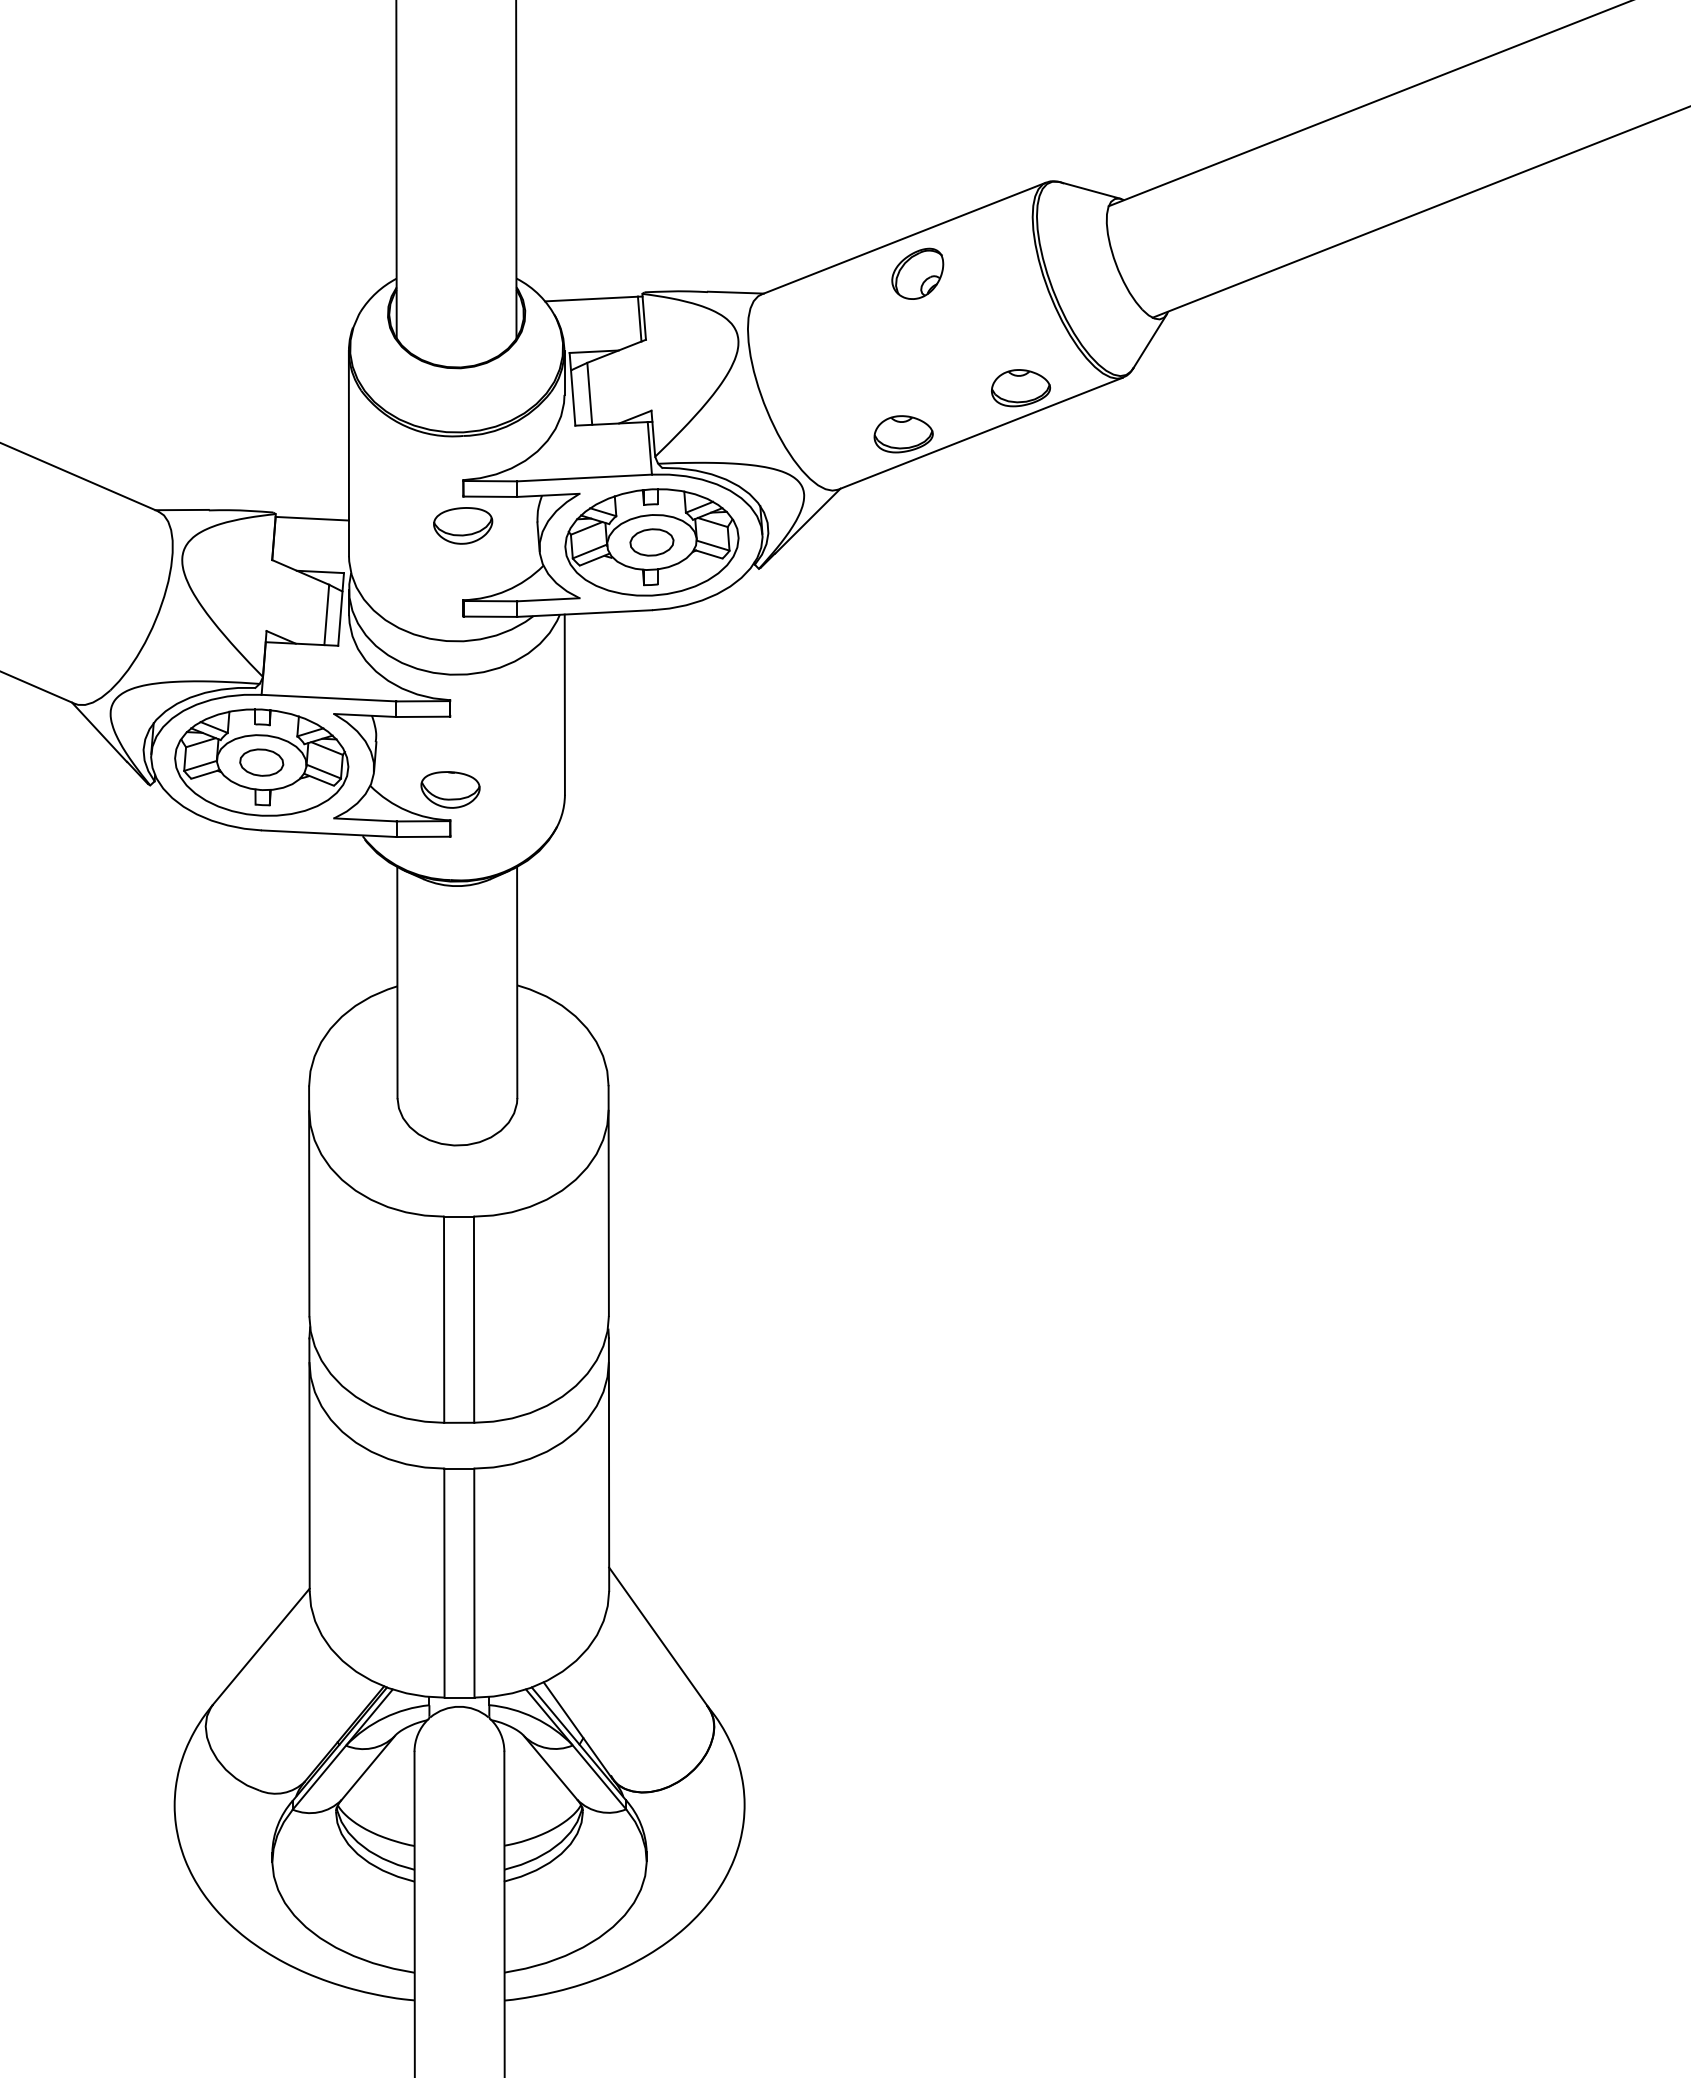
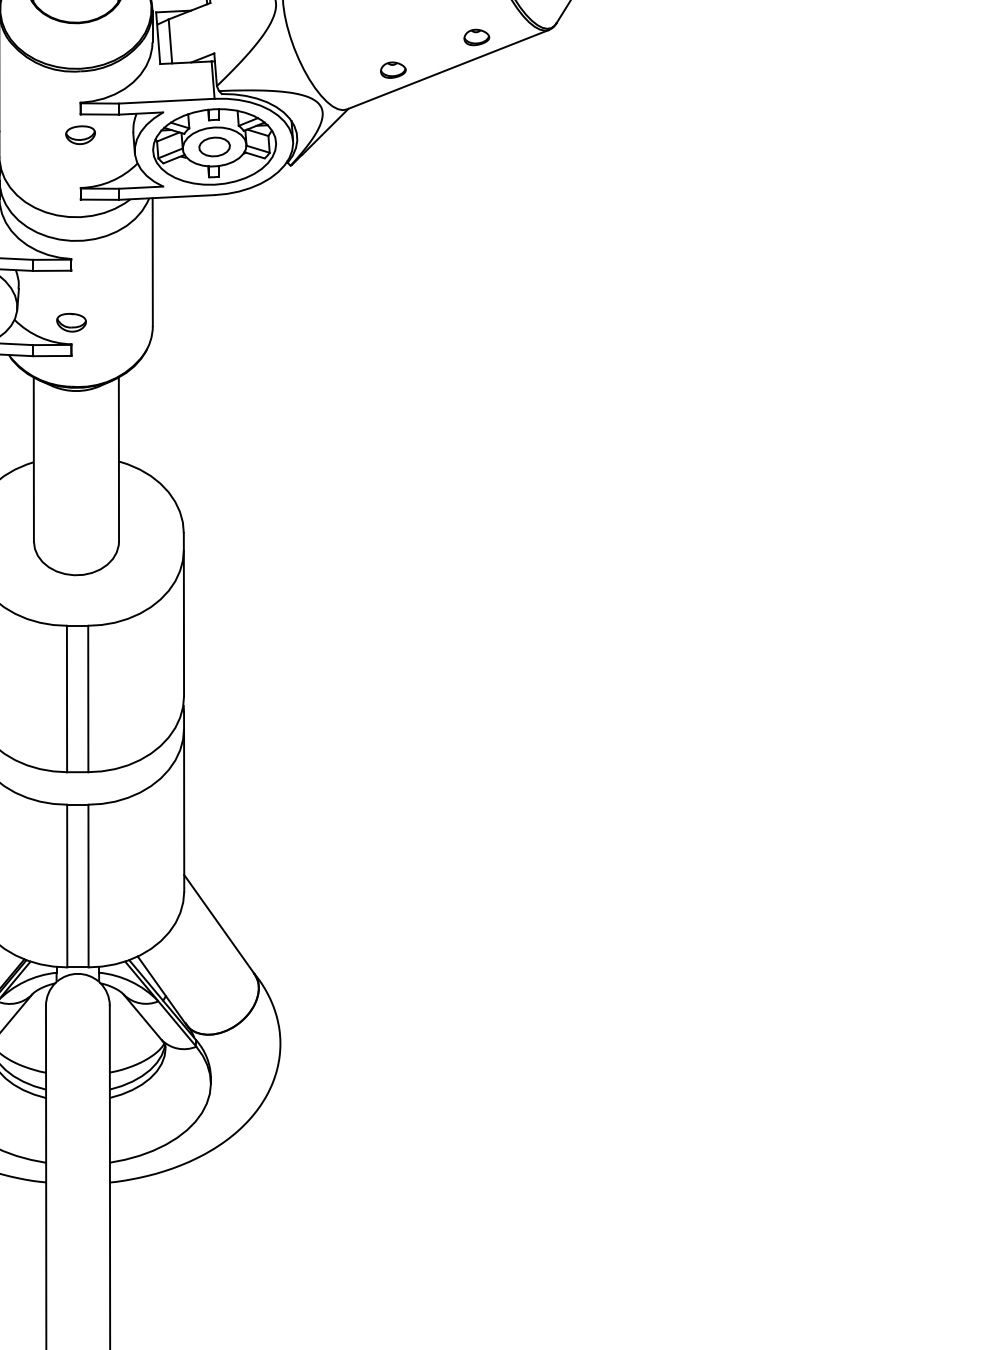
part: (1021, 388) -> (477, 37), size x0.6
part: (903, 434) -> (393, 70), size x0.6
part: (463, 525) -> (80, 134), size x0.7
part: (450, 789) -> (71, 322), size x0.7

